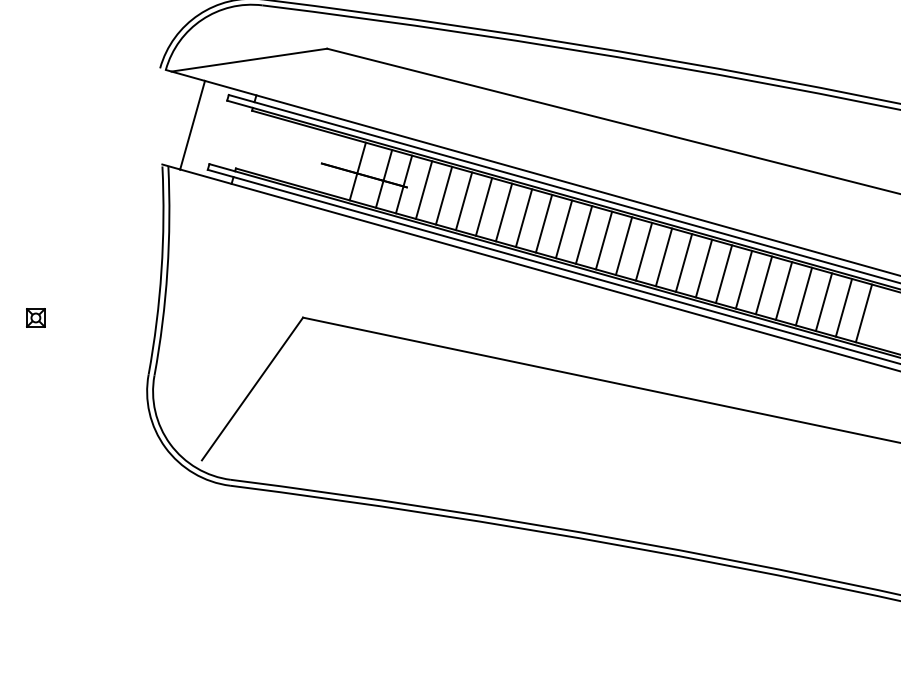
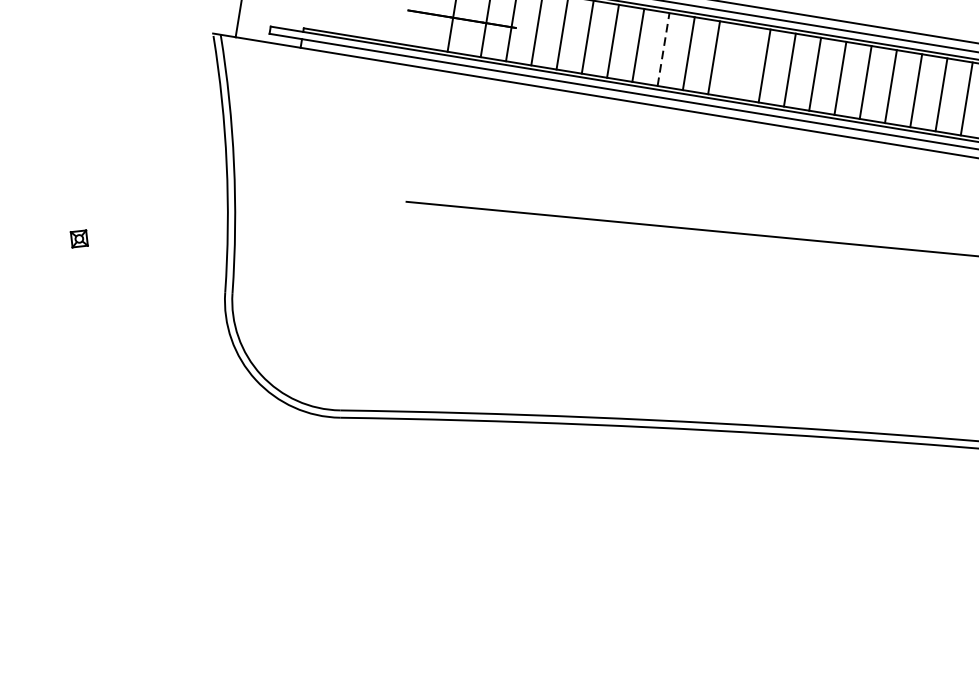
line: (524, 218) -> (664, 49), solid -> dashed
line: (583, 234) -> (738, 61), removed
part: (35, 317) -> (78, 238), size x0.7
line: (252, 388) -> (354, 295), removed

